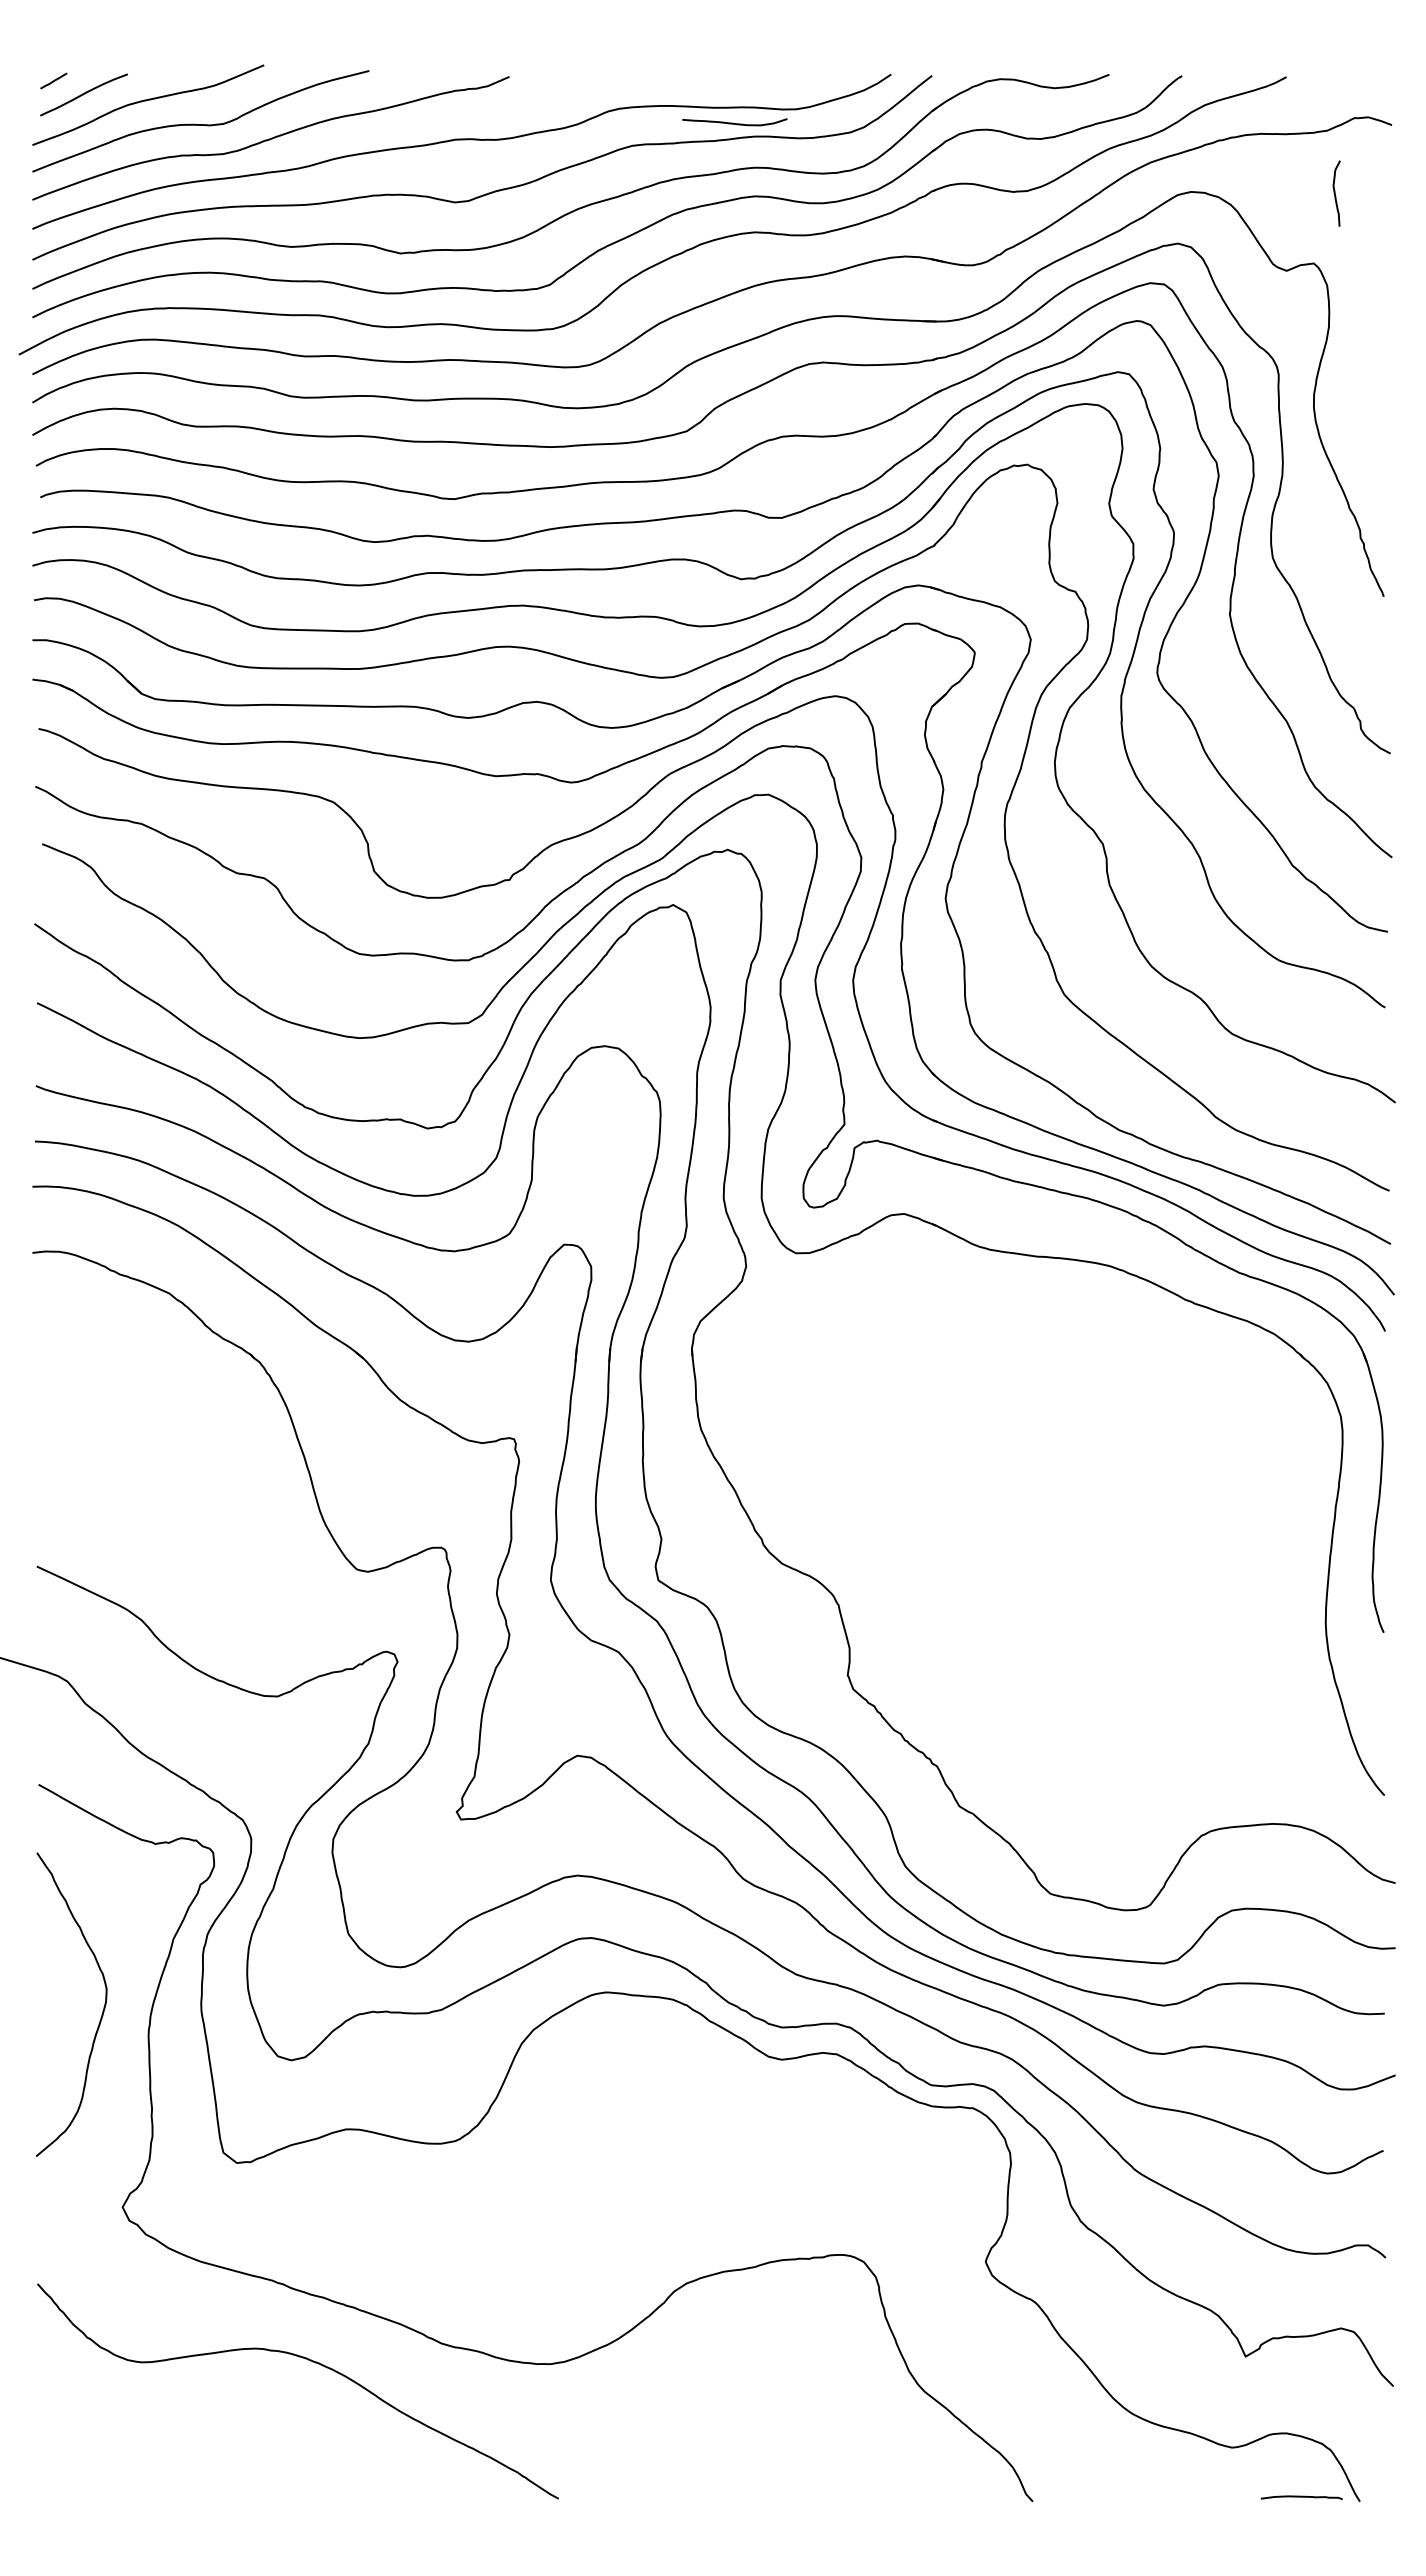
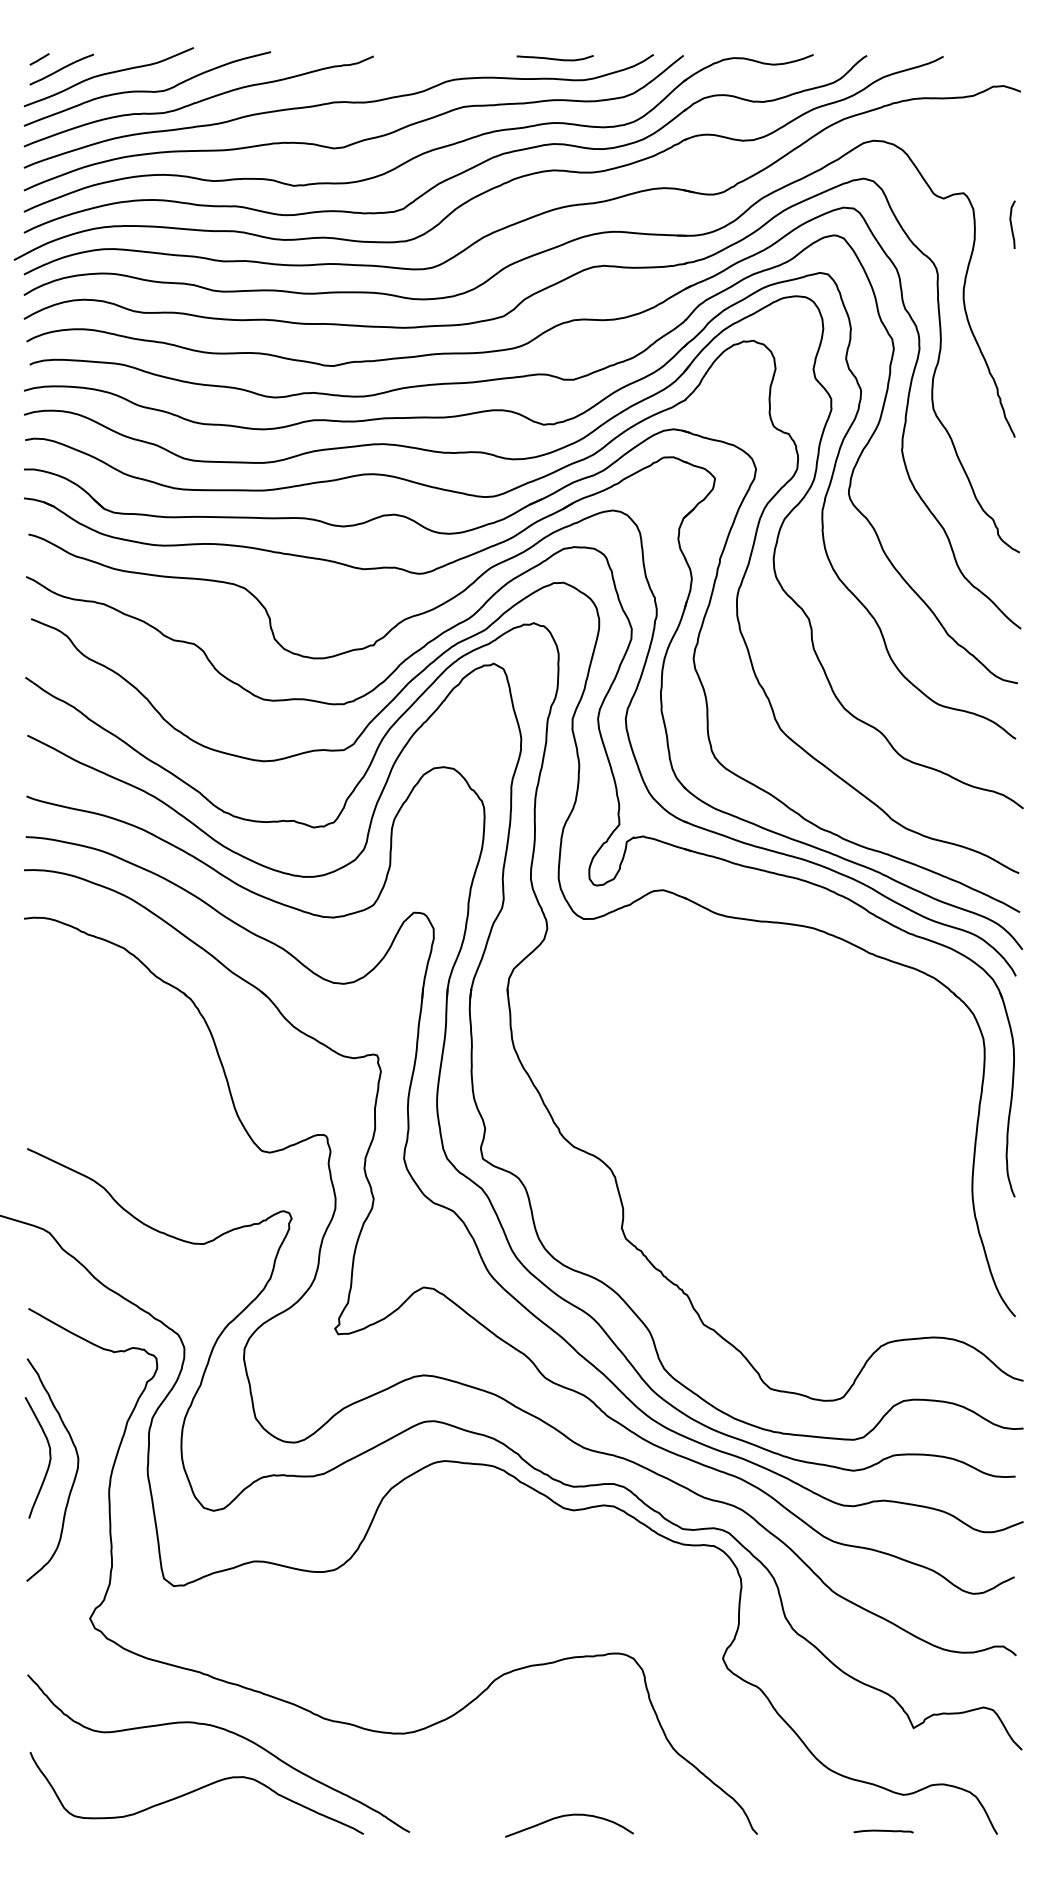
curve: (733, 122) -> (554, 58), moved
curve: (1335, 193) -> (1011, 224), moved
curve: (67, 1987) -> (49, 1457), added
curve: (267, 2442) -> (196, 1791), added
curve: (776, 2476) -> (569, 1816), added
curve: (1301, 2497) -> (883, 1831), moved

